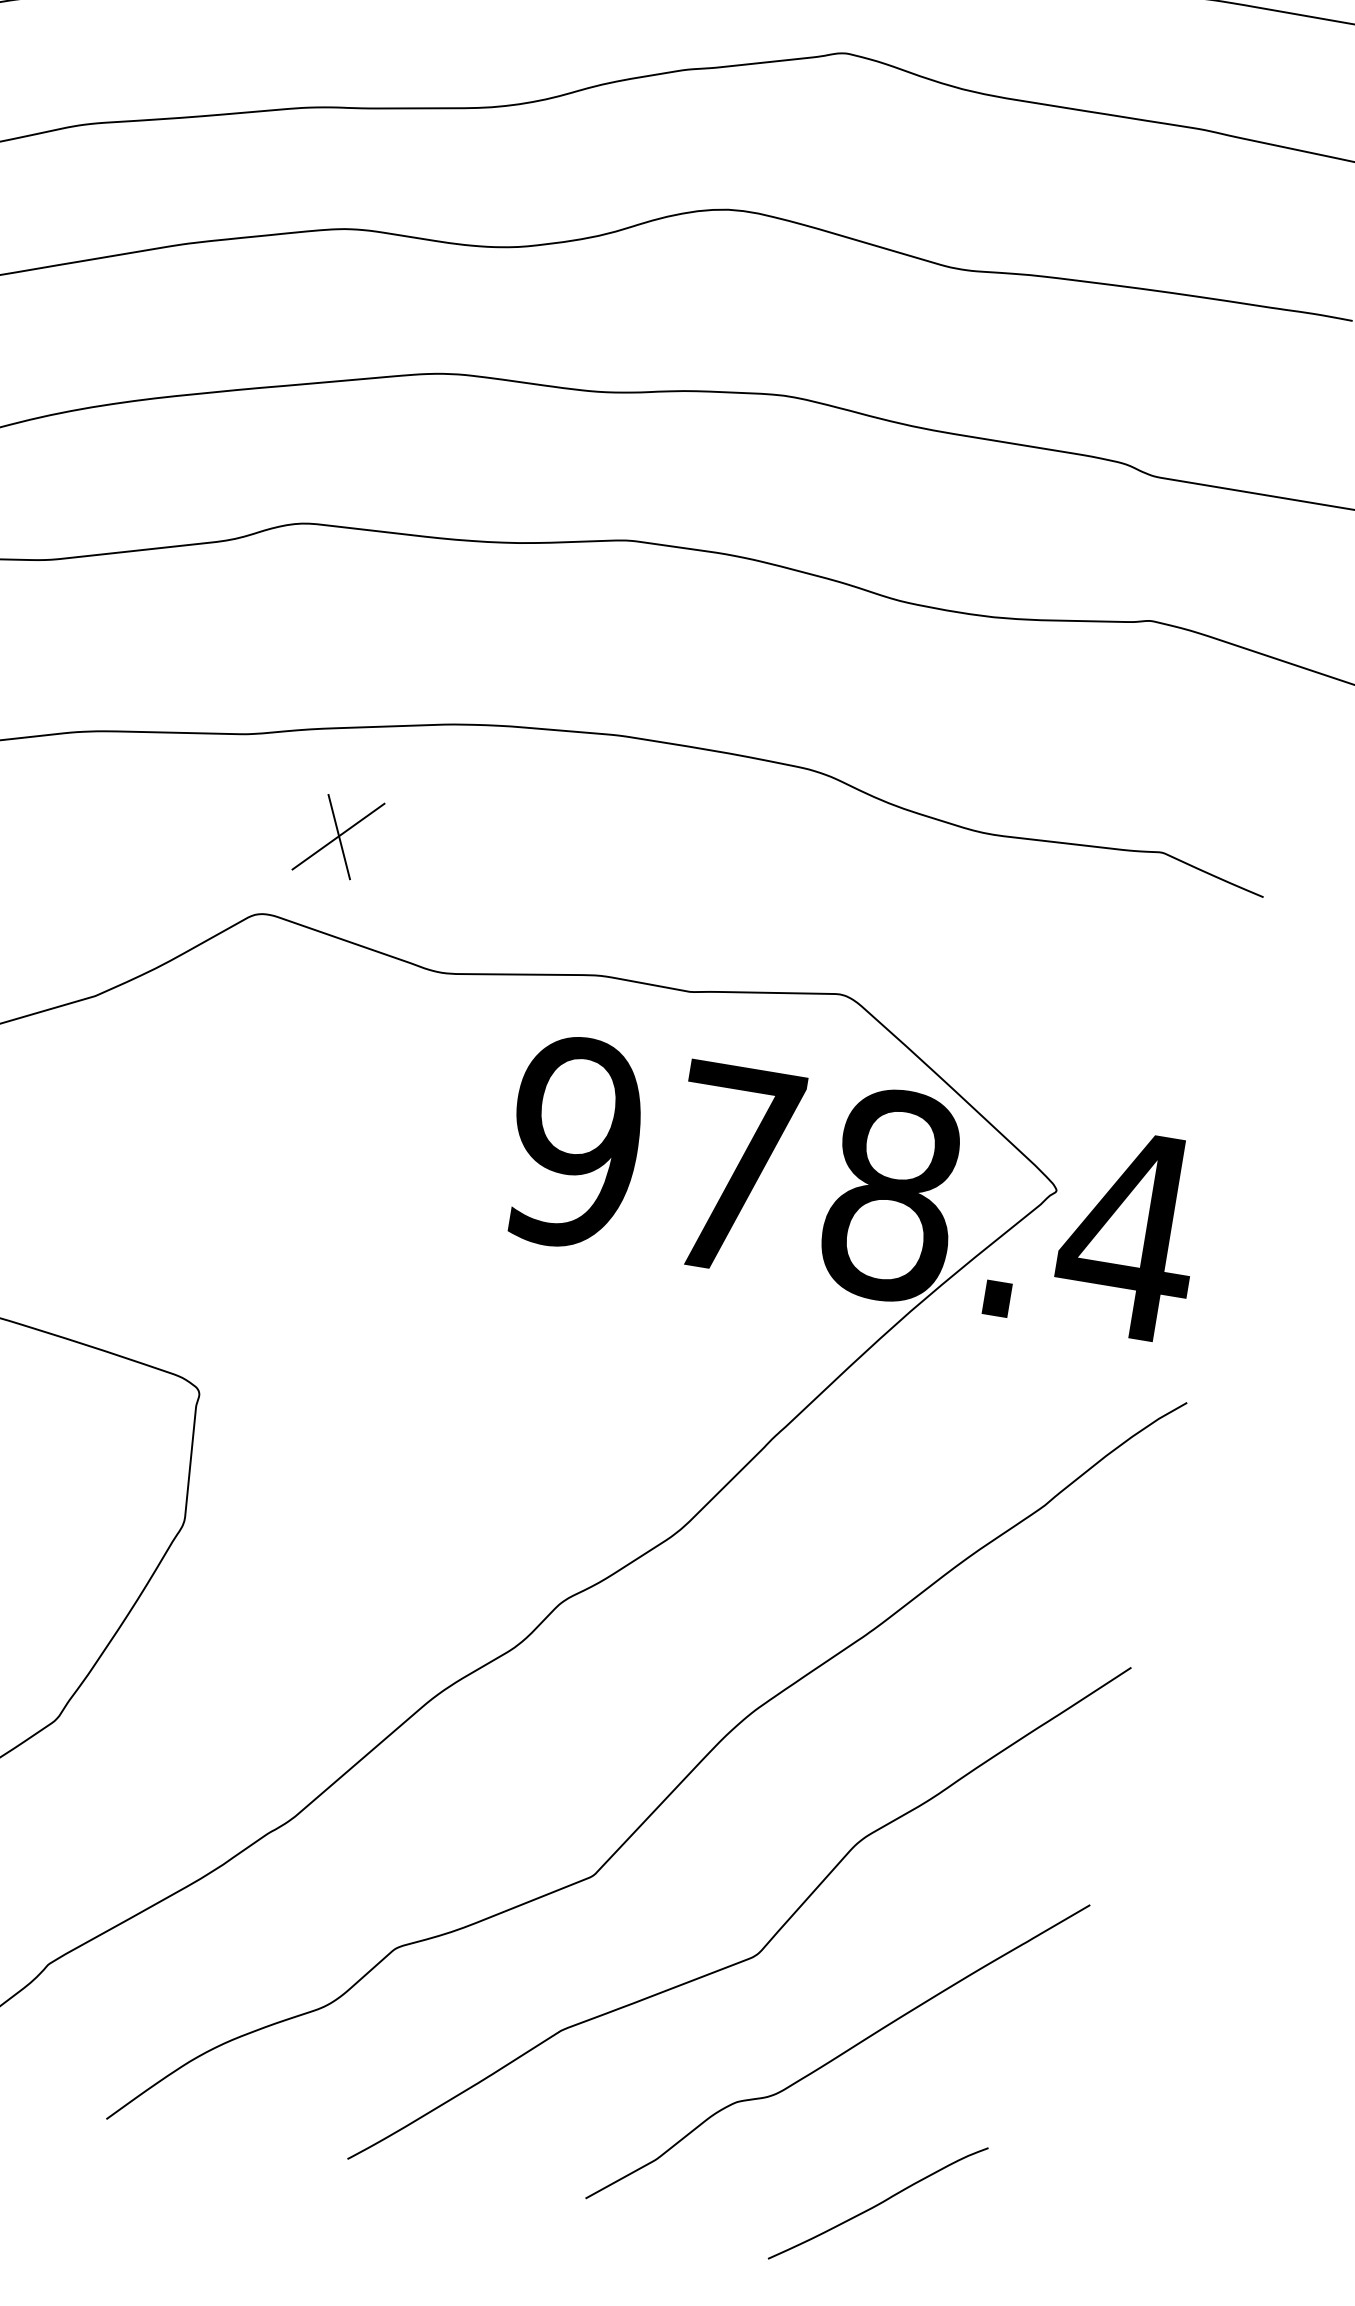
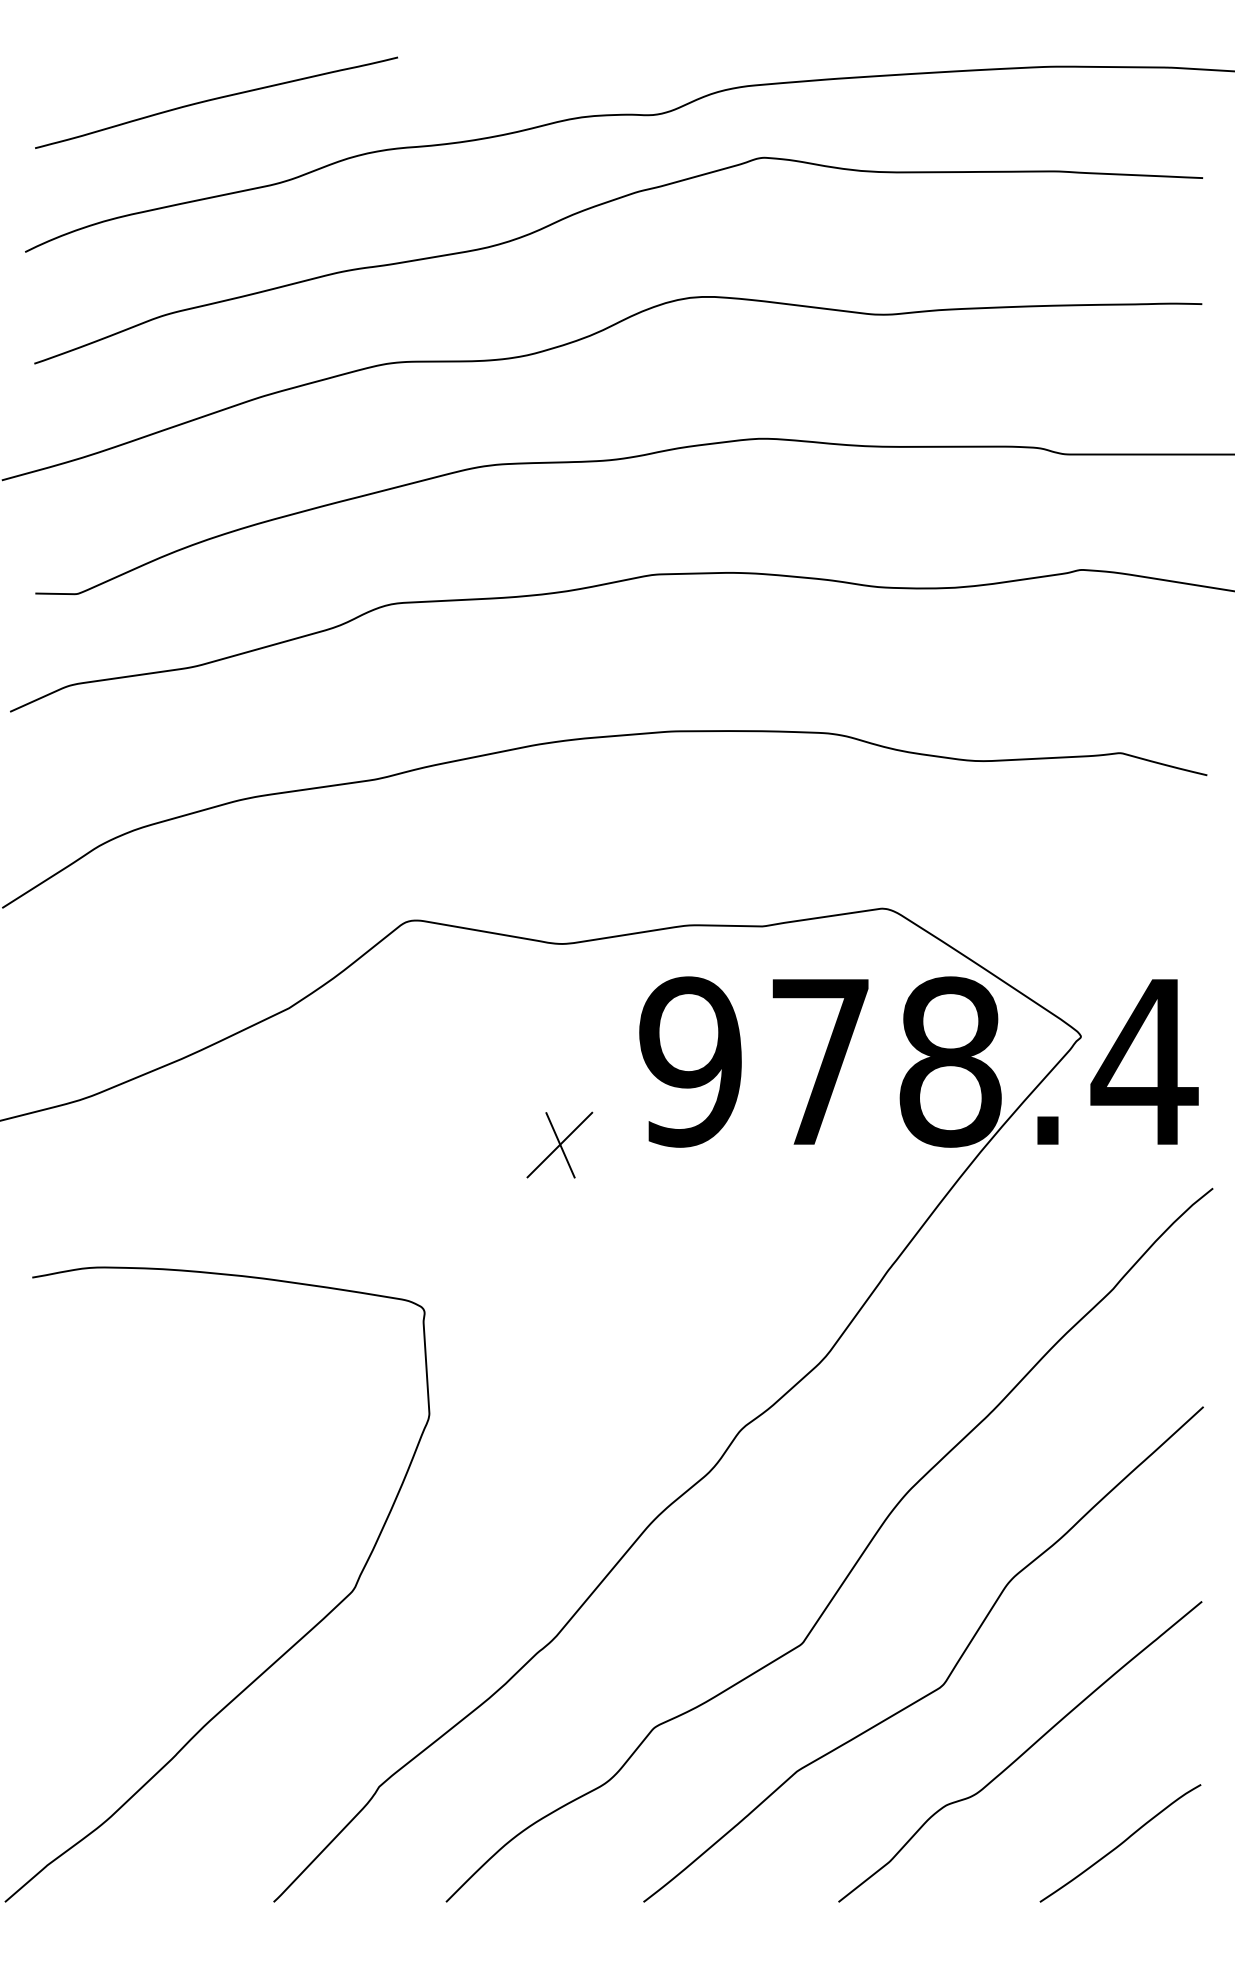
part: (338, 835) -> (559, 1144), moved
curve: (878, 2203) -> (1120, 1843), moved

